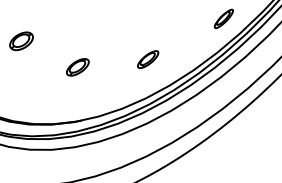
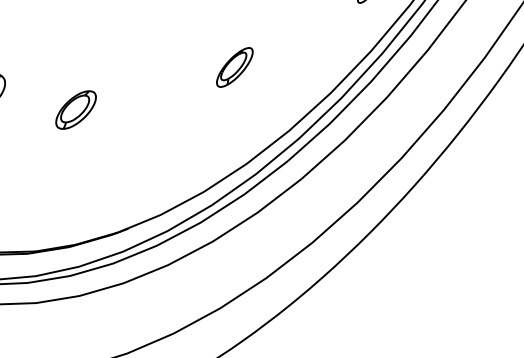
part: (148, 59) -> (235, 67), moved
part: (77, 67) -> (75, 110), moved

